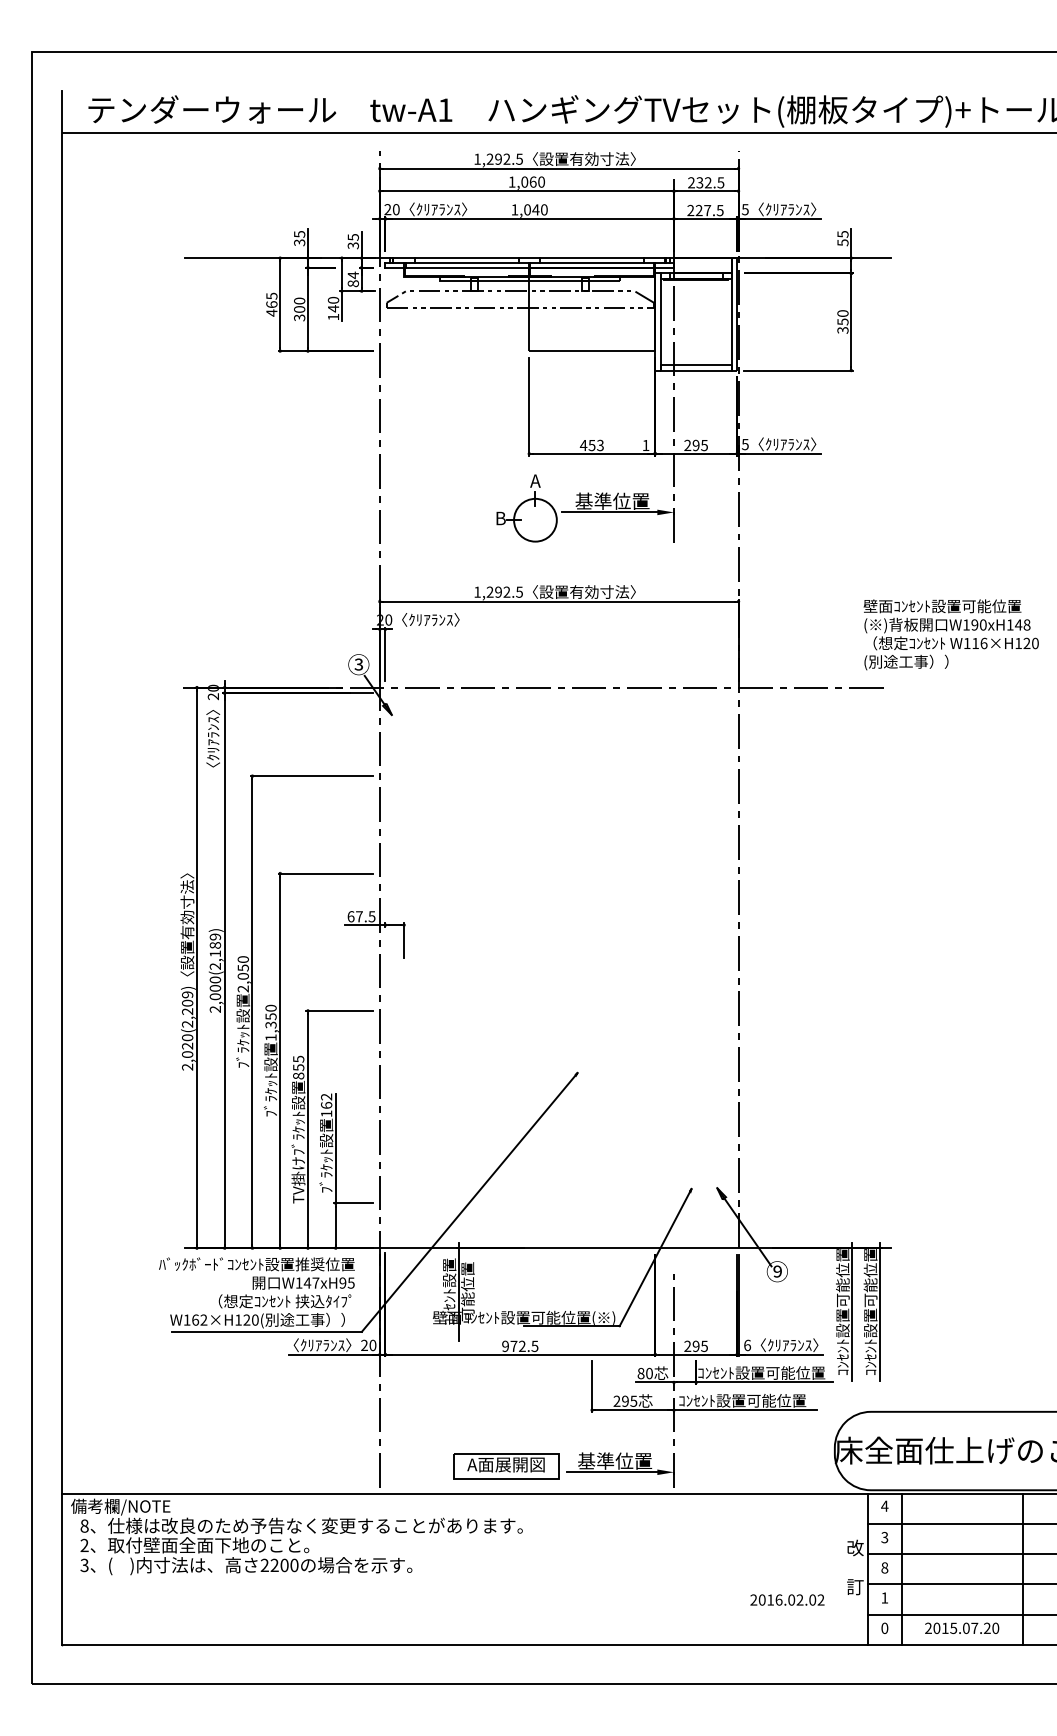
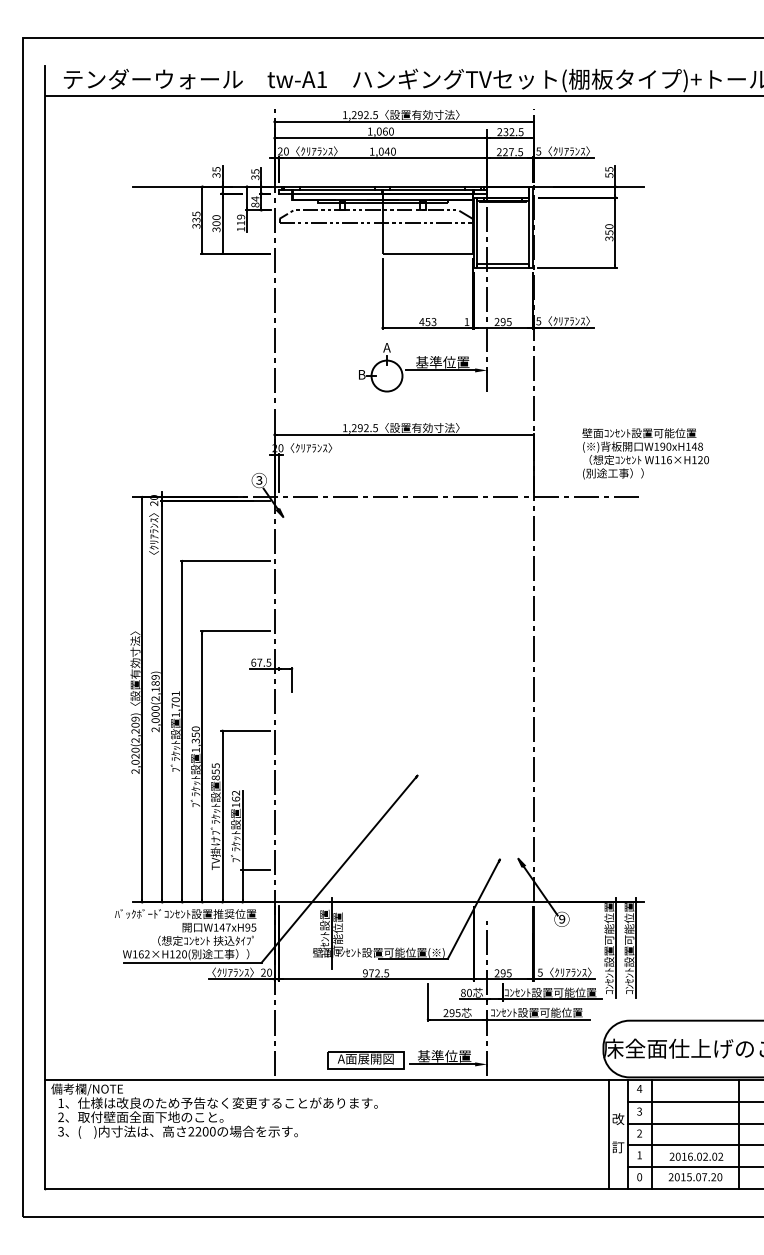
text: (333, 304) -> (241, 220), 140 -> 119
text: (271, 308) -> (196, 222), 465 -> 335
text: (950, 634) -> (645, 453), moved
text: (242, 974) -> (175, 704), 2,050 -> 1,701
text: (747, 1345) -> (540, 972), 6 -> 5
text: (84, 1525) -> (60, 1102), 8 -> 1
text: (884, 1567) -> (639, 1133), 8 -> 2
line: (842, 1568) -> (609, 1133), added
text: (787, 1599) -> (696, 1156), moved

